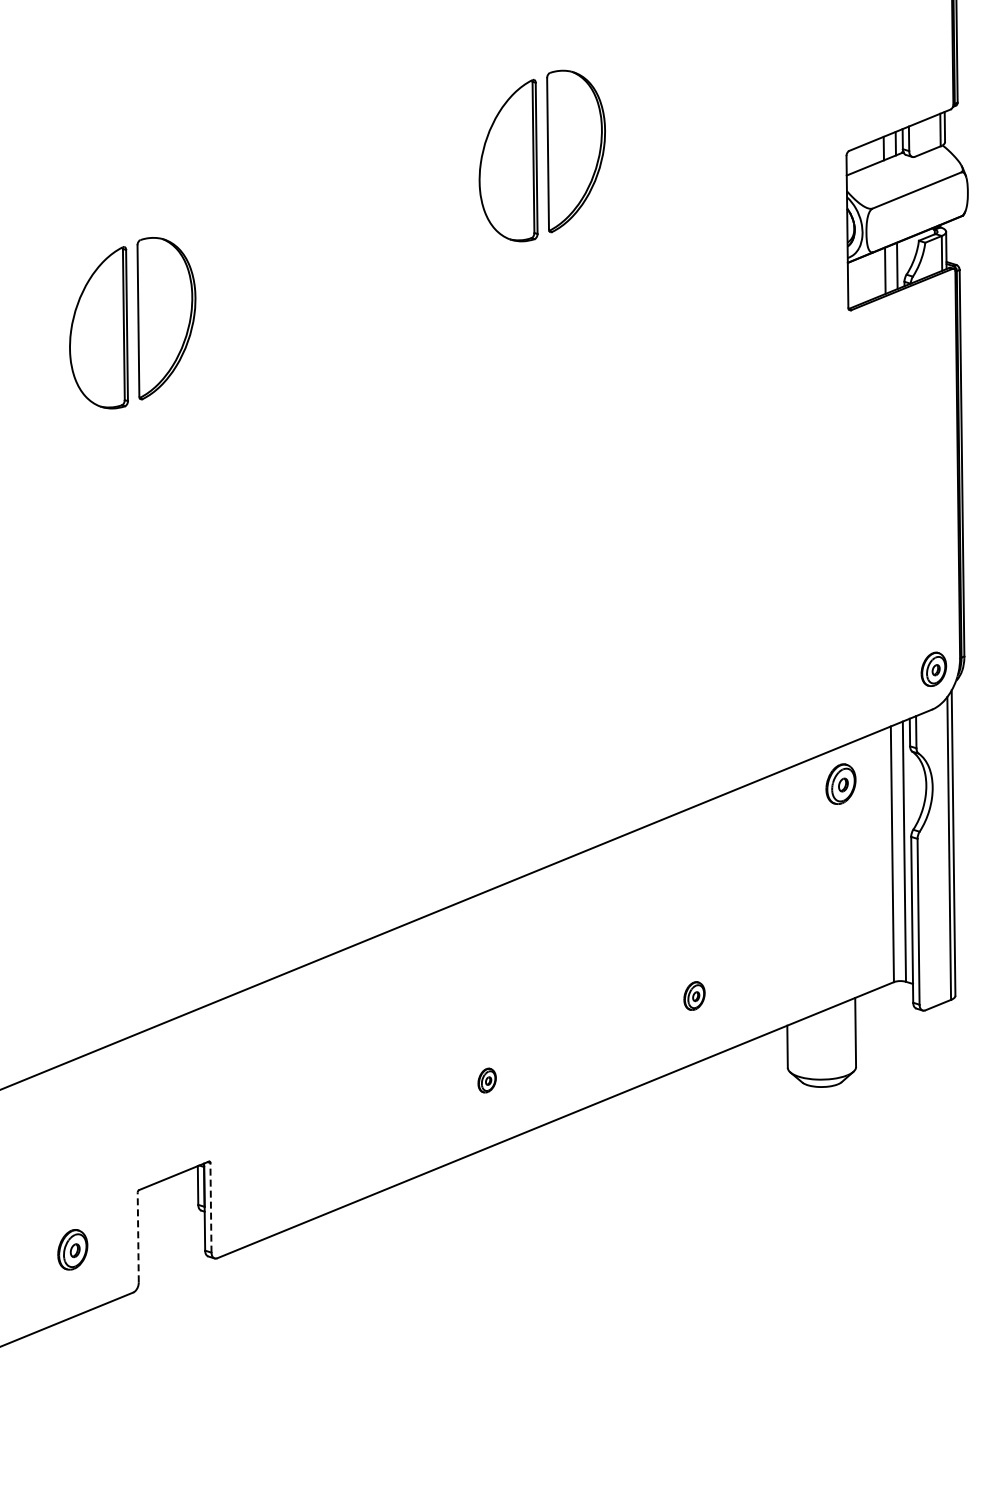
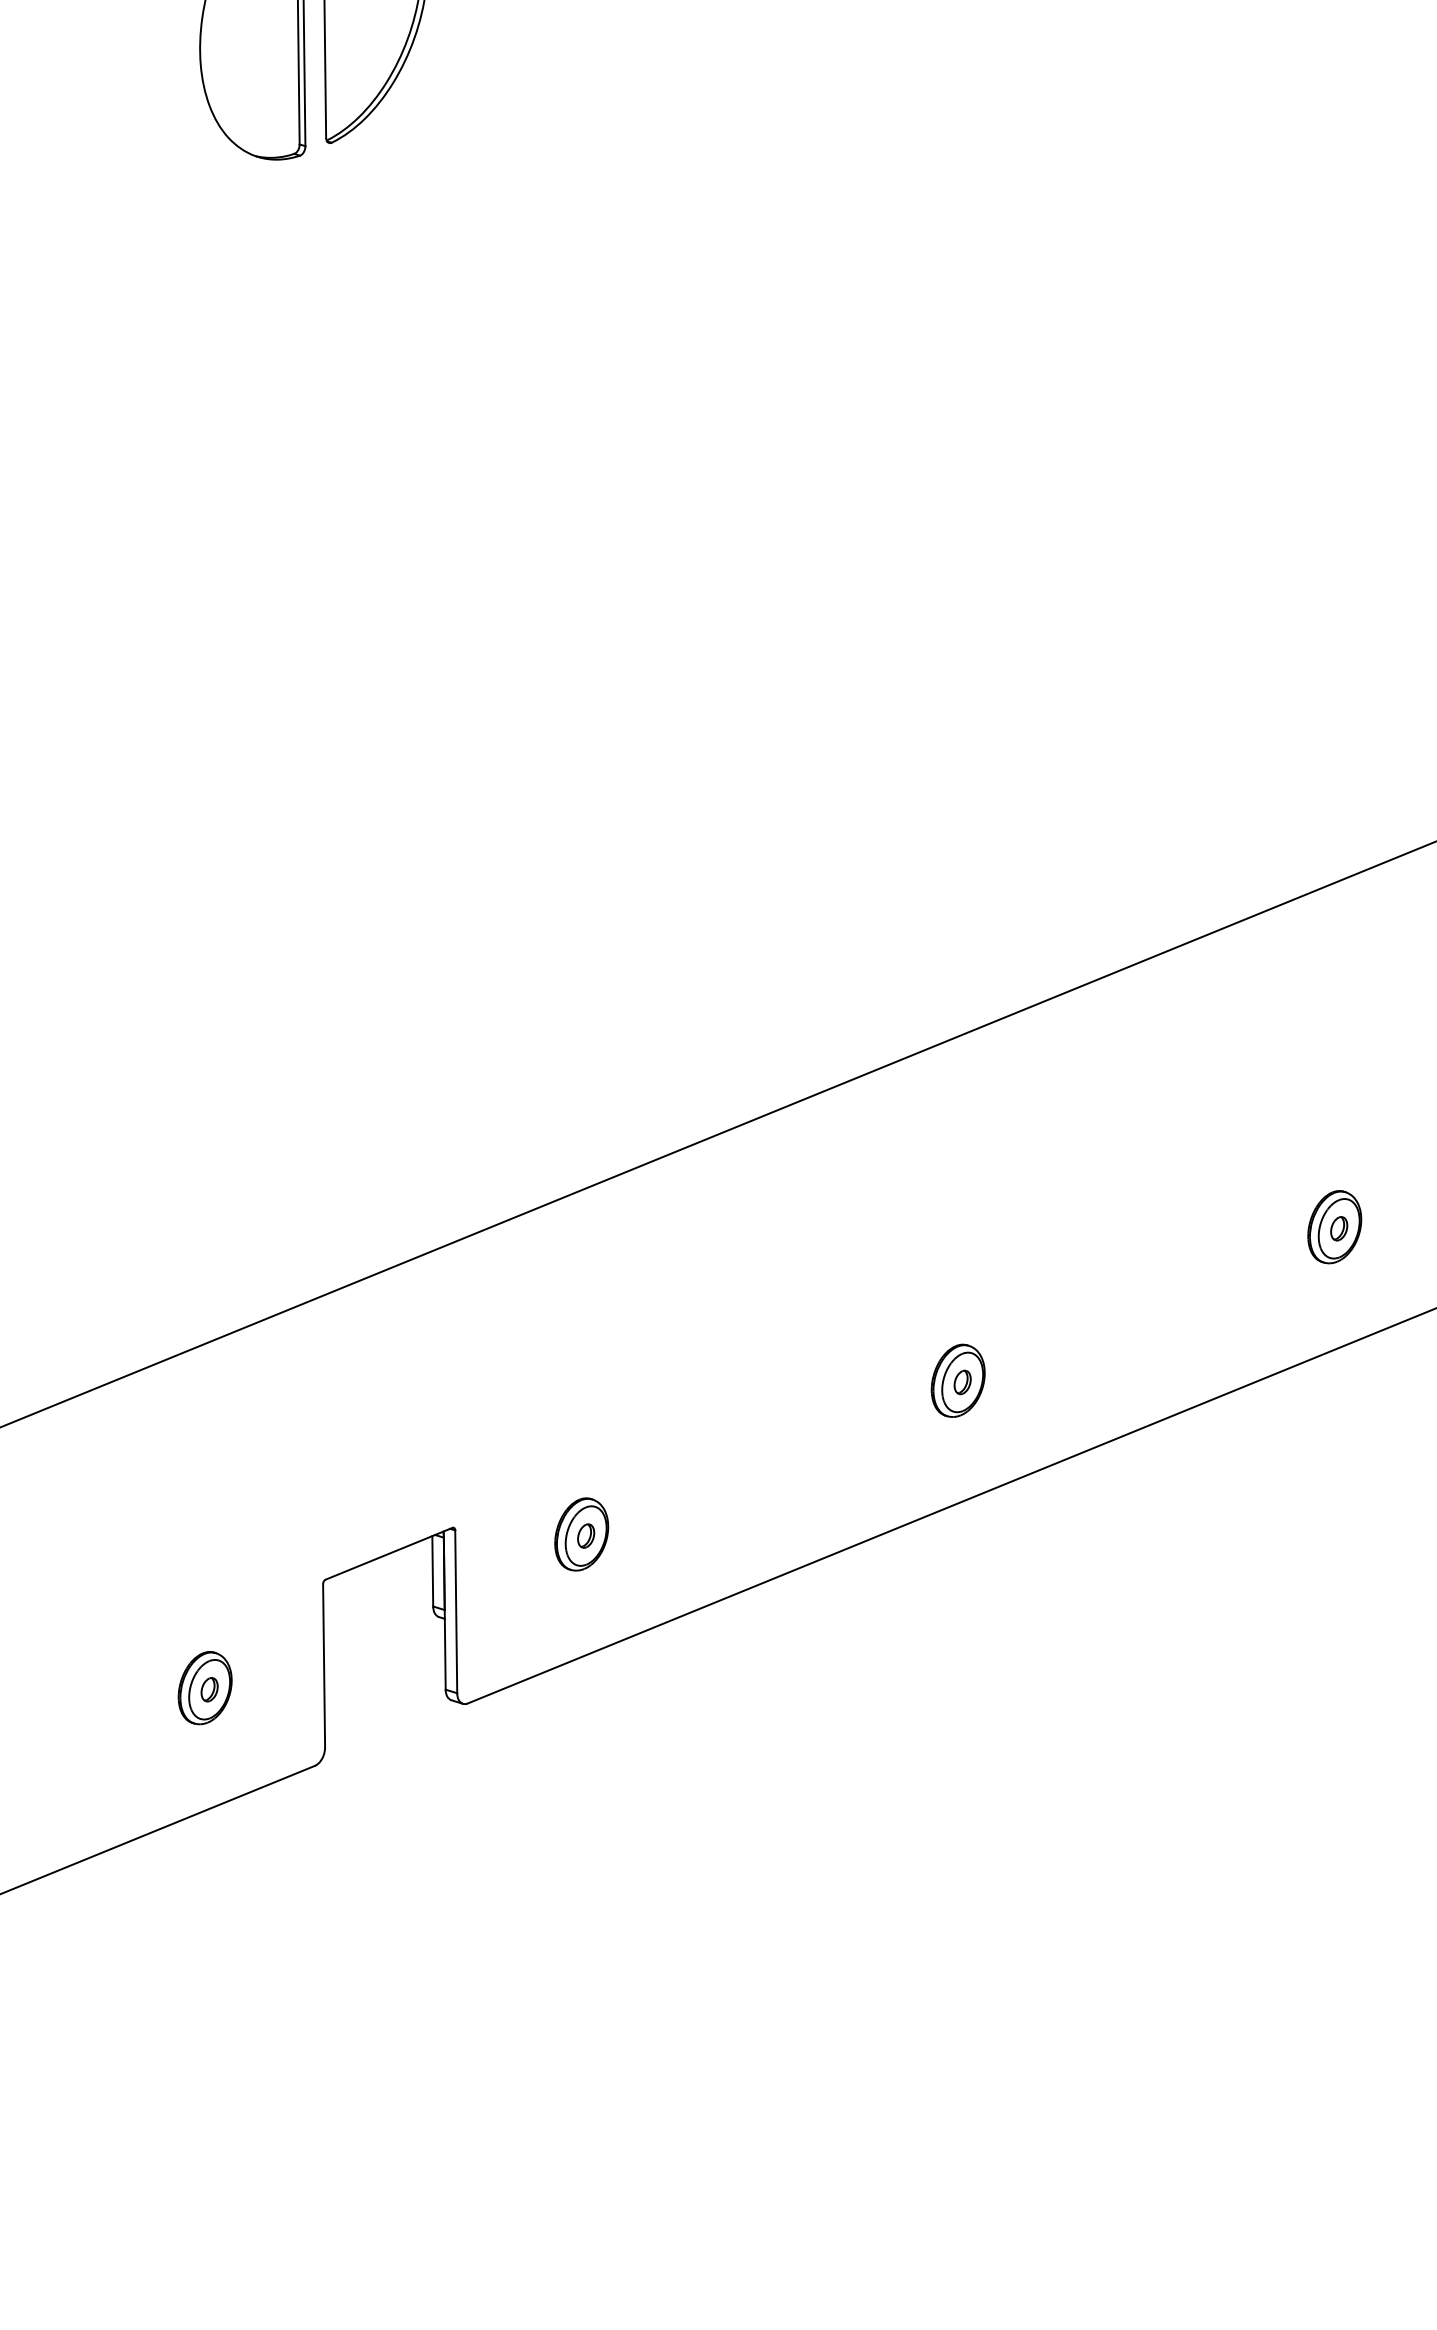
part: (694, 995) -> (1334, 1226), size x1.43
part: (486, 1080) -> (956, 1380), size x1.67
part: (279, 1164) -> (580, 1533), added
line: (210, 1207) -> (455, 1611), dashed -> solid
line: (138, 1237) -> (324, 1665), dashed -> solid

